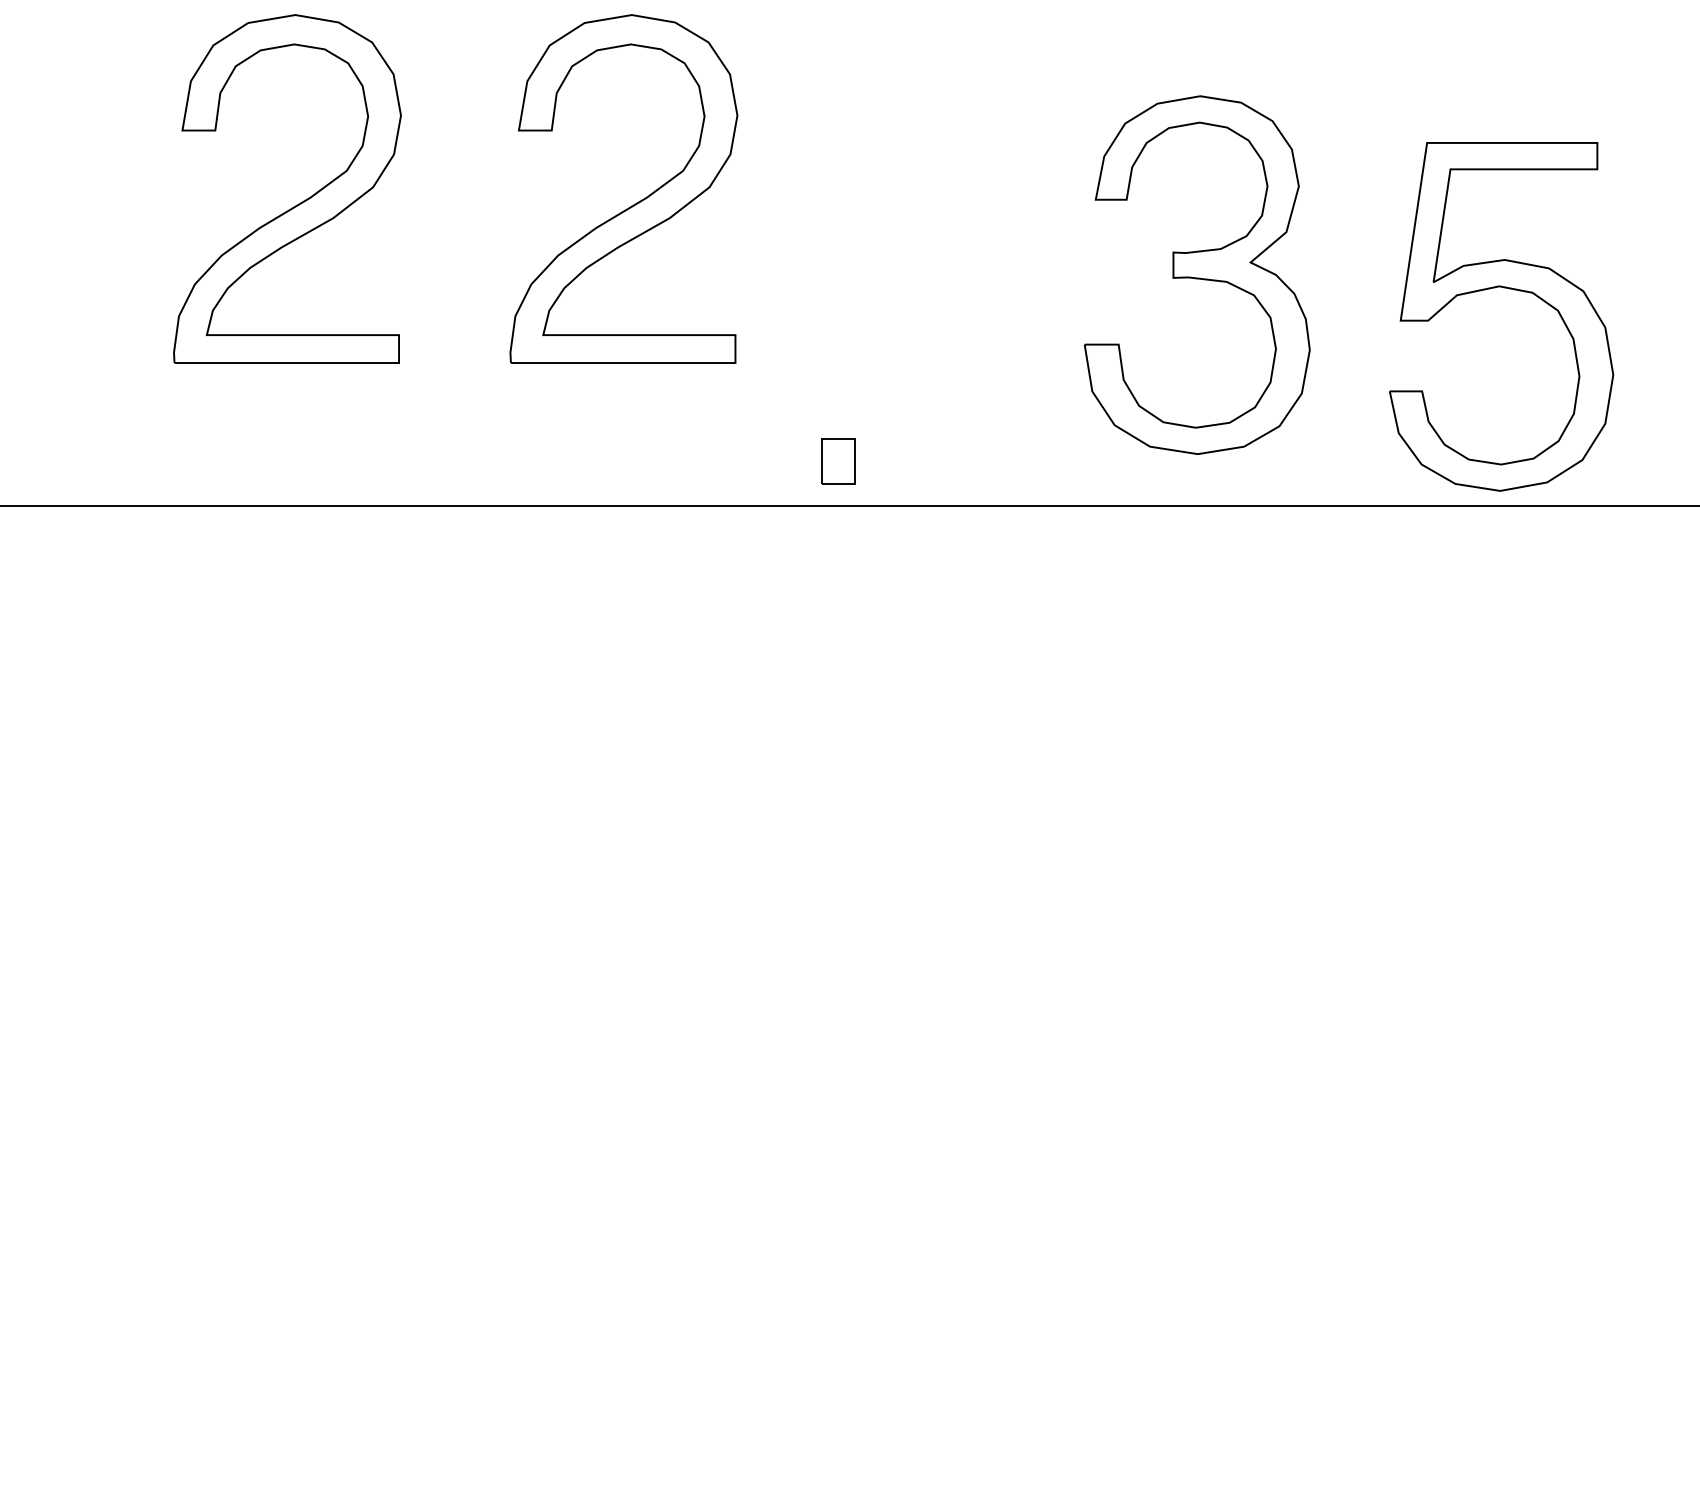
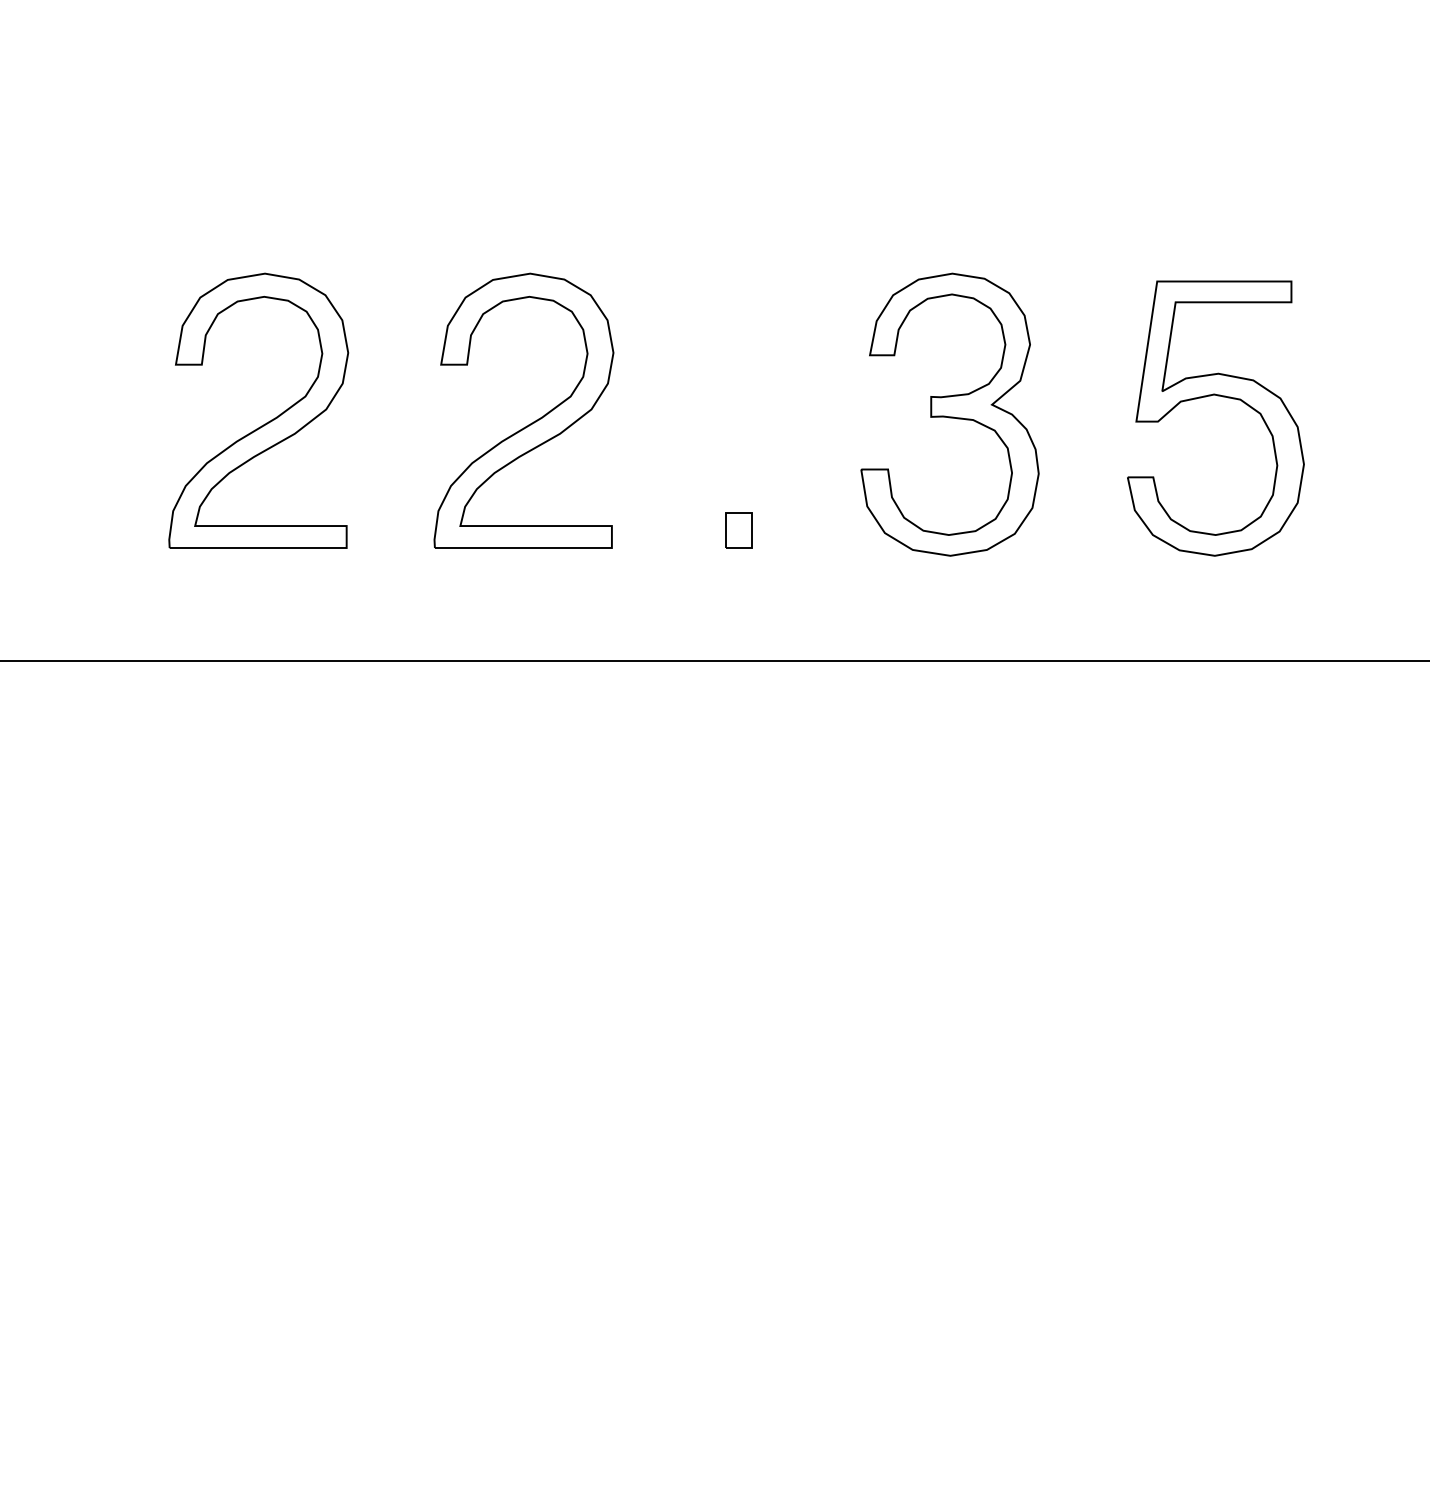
part: (1196, 274) -> (949, 414), moved
part: (1503, 288) -> (1217, 396), moved
part: (837, 461) -> (738, 530), moved

